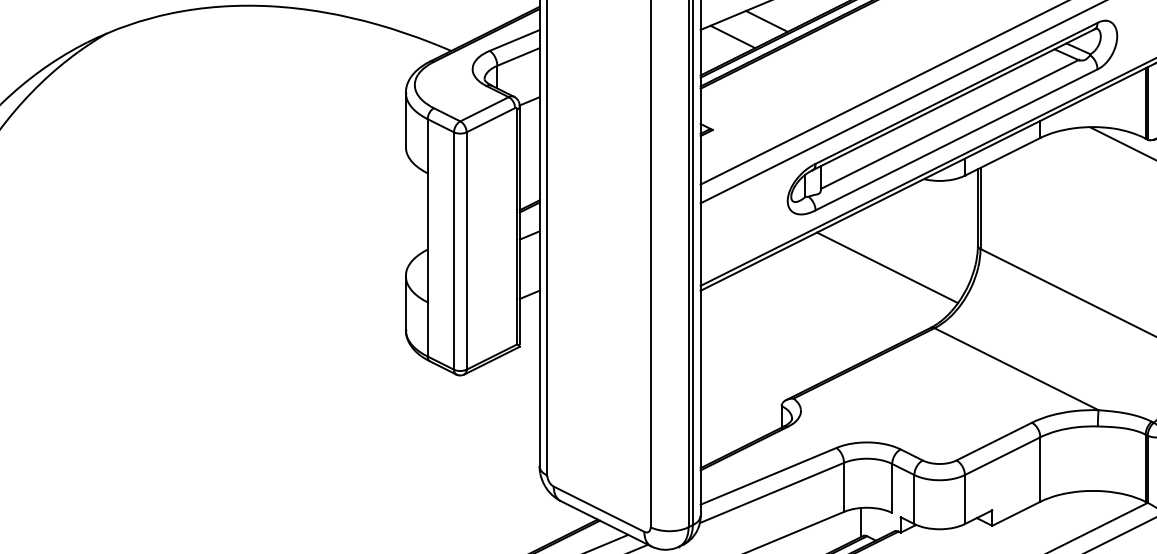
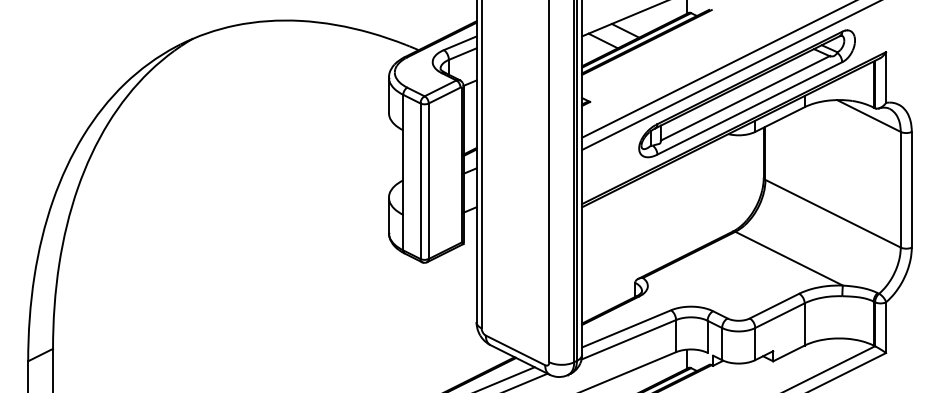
line: (887, 268) -> (704, 192), removed

